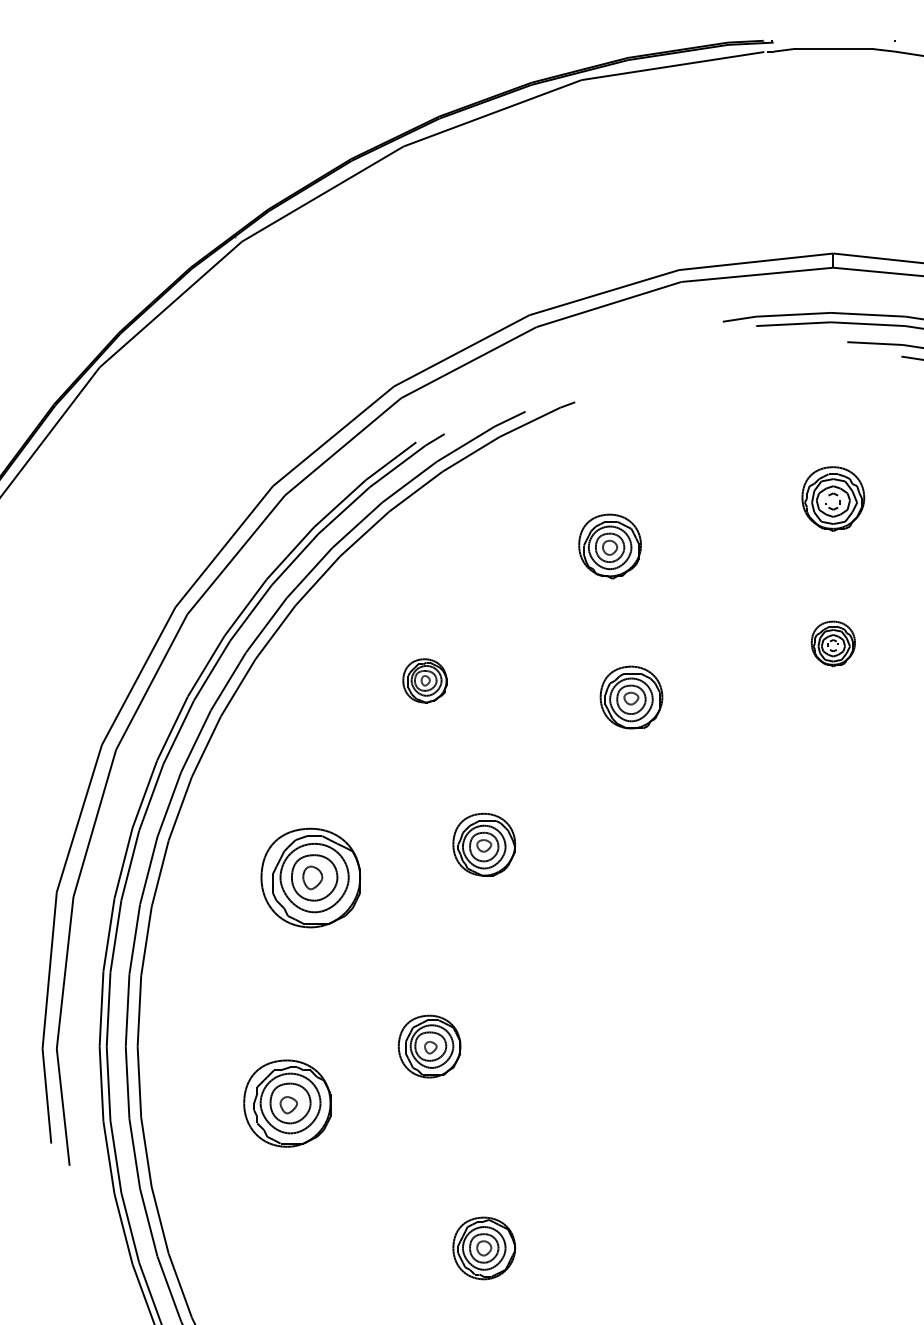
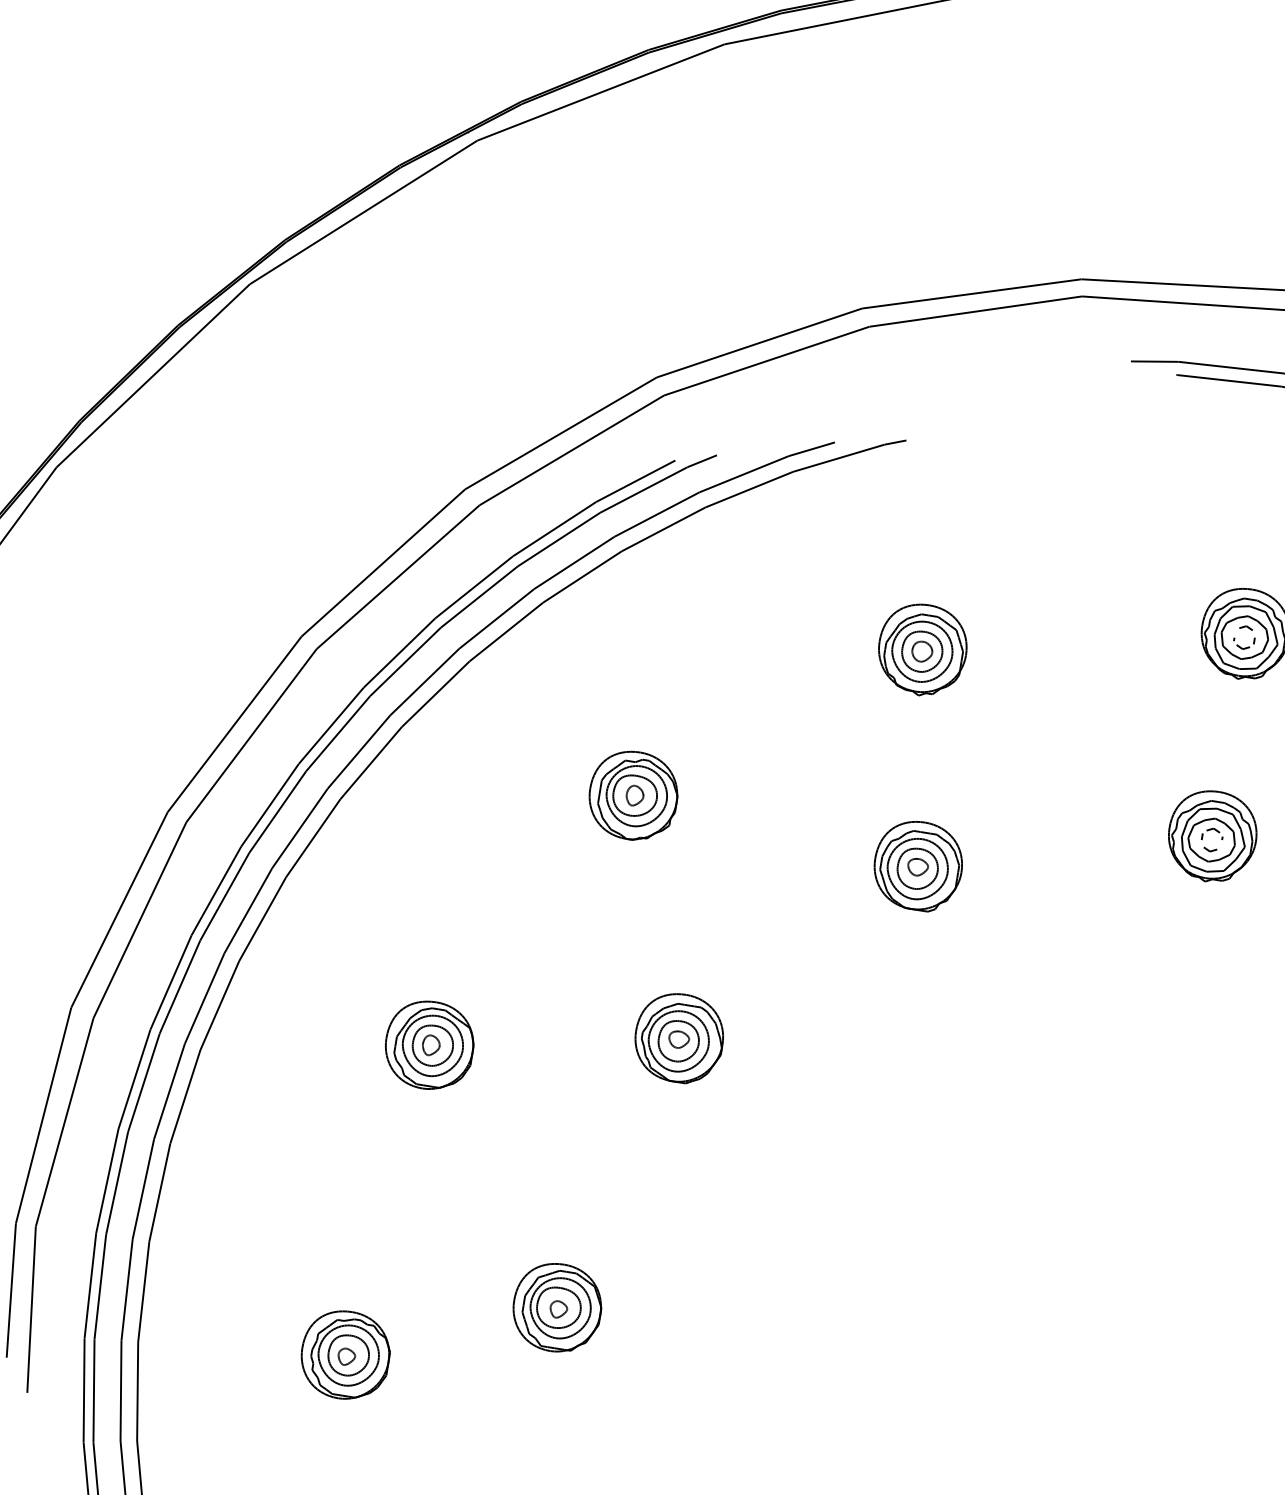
part: (833, 643) -> (1212, 835), size x1.43
part: (424, 680) -> (632, 795), size x1.43
part: (310, 877) -> (429, 1044), size x0.62
part: (286, 1103) -> (344, 1354), size x0.71

